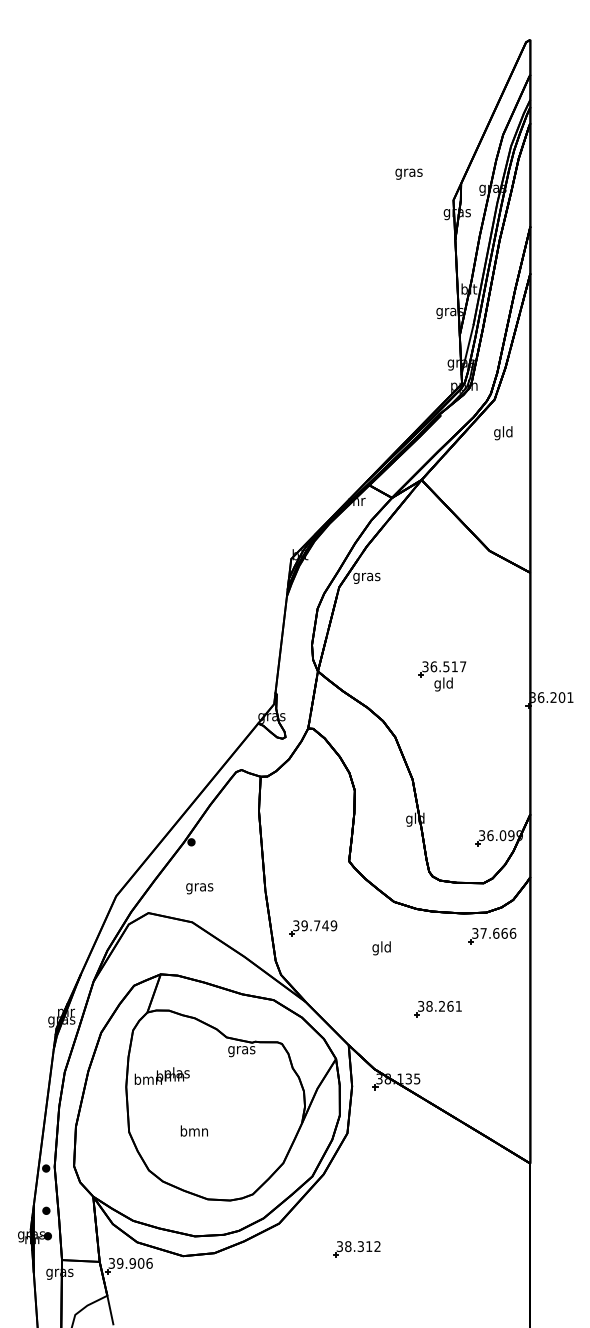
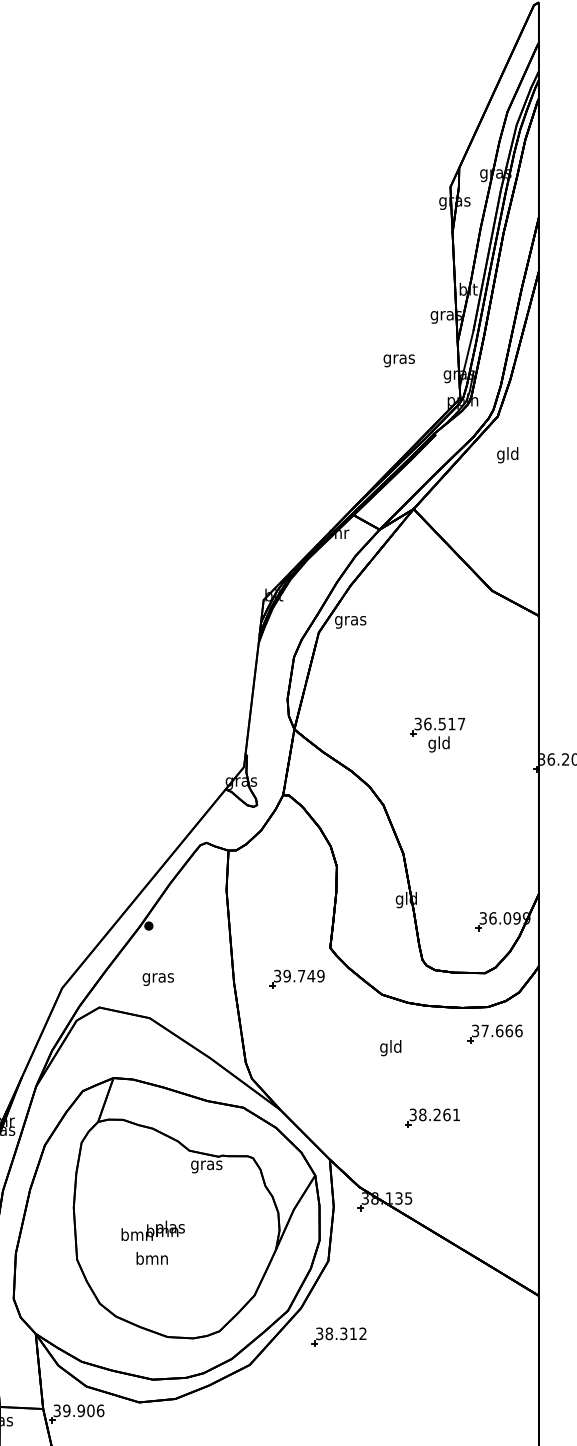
text: (408, 173) -> (398, 360), moved
part: (313, 928) -> (297, 979), moved
text: (381, 948) -> (390, 1048), moved
text: (161, 1075) -> (152, 1230), moved
part: (356, 1249) -> (338, 1337), moved

